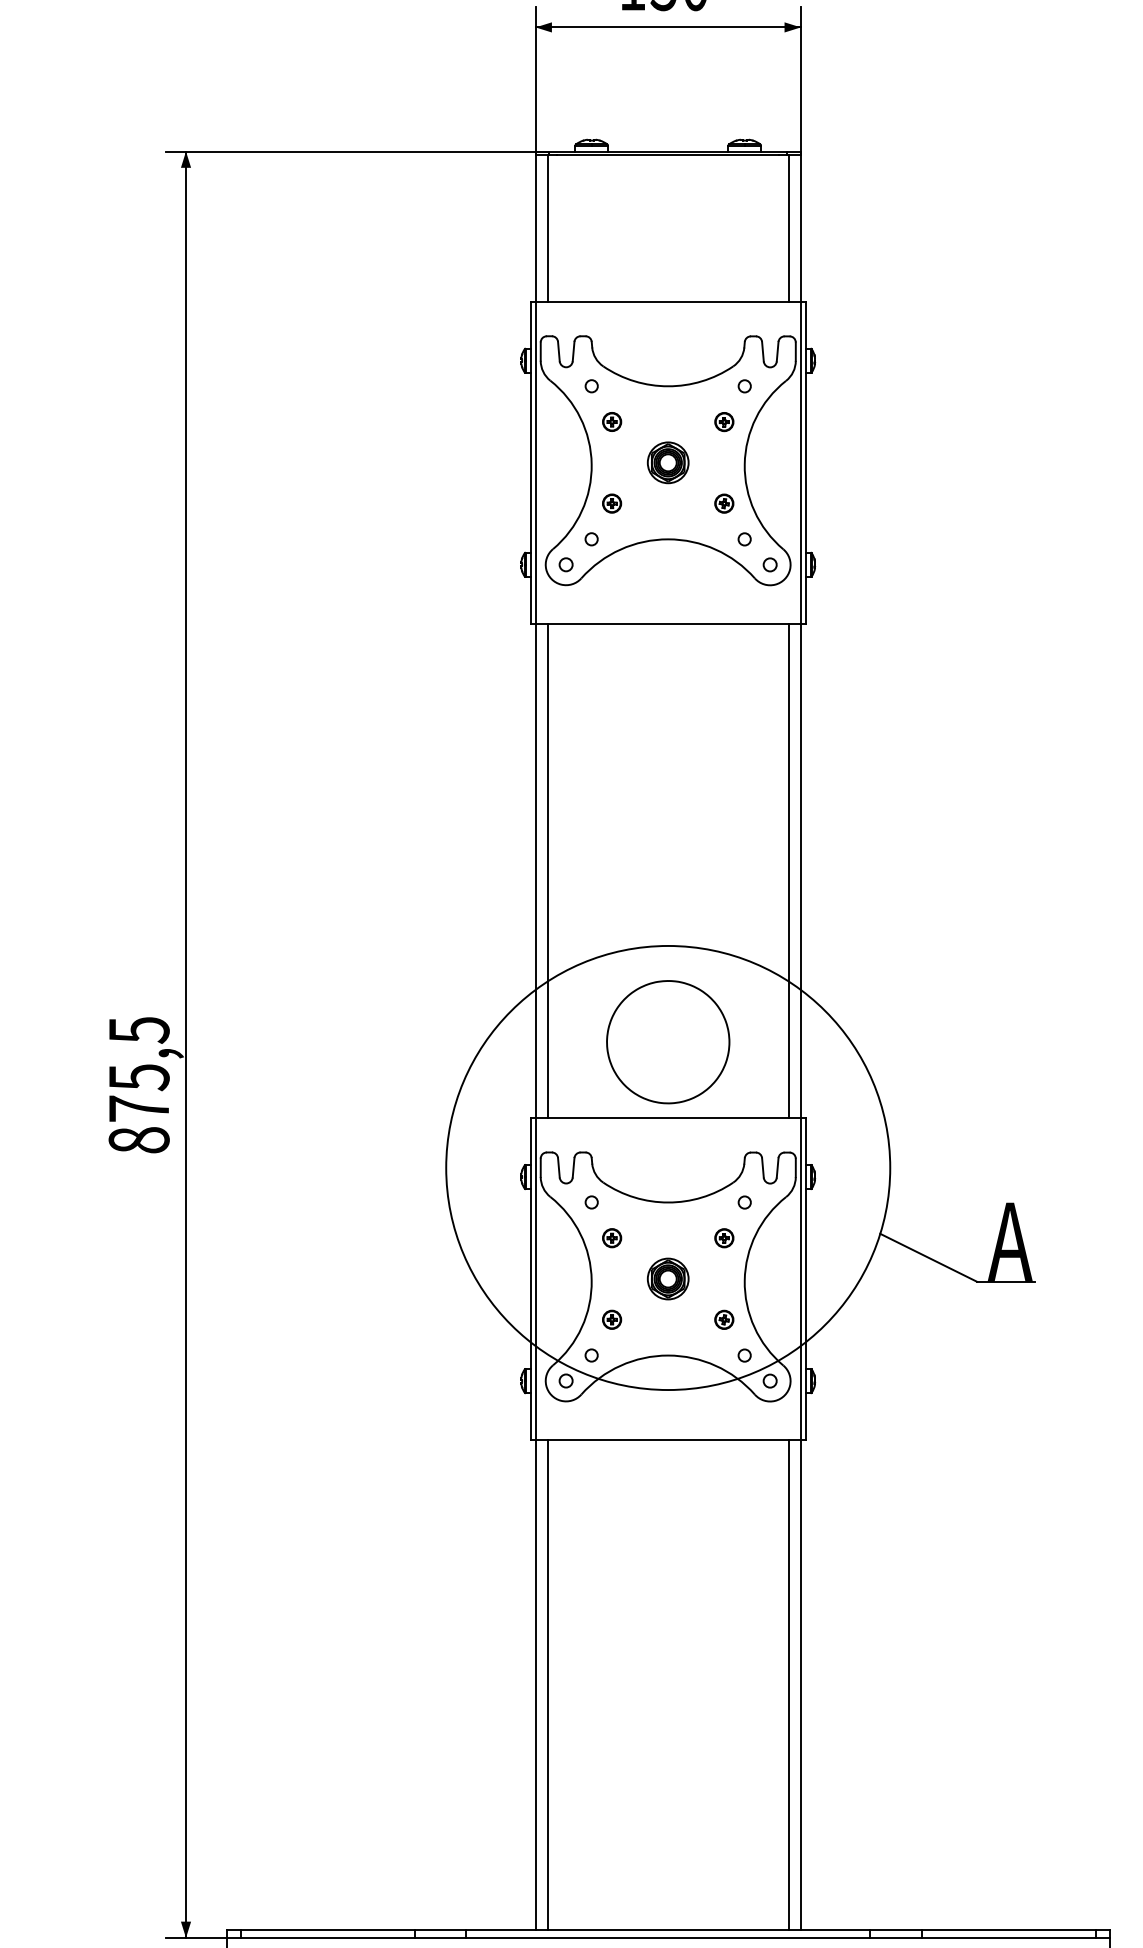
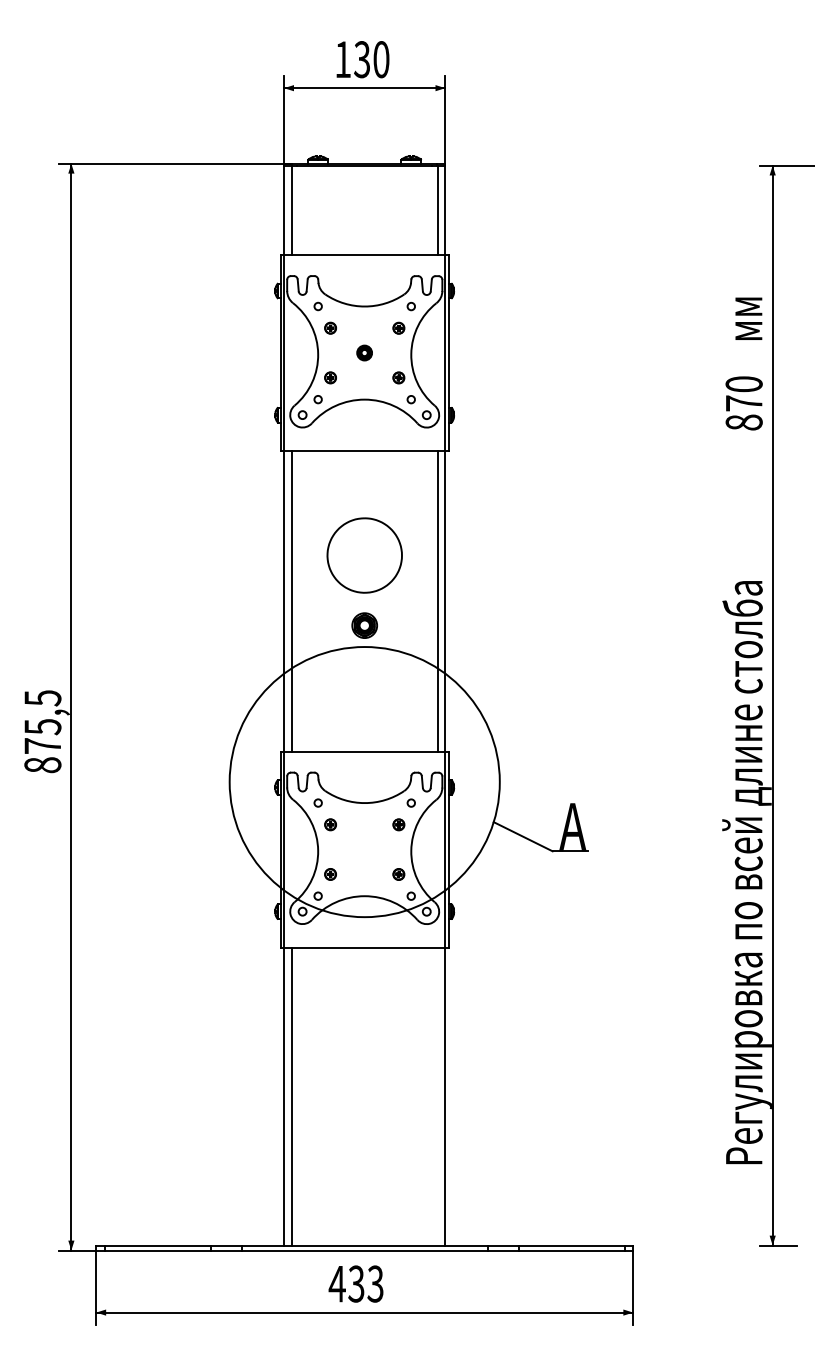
part: (667, 461) -> (364, 352), size x0.6
part: (667, 1042) -> (364, 555), moved
part: (667, 1278) -> (364, 625), moved
line: (787, 1684) -> (437, 1096), removed

